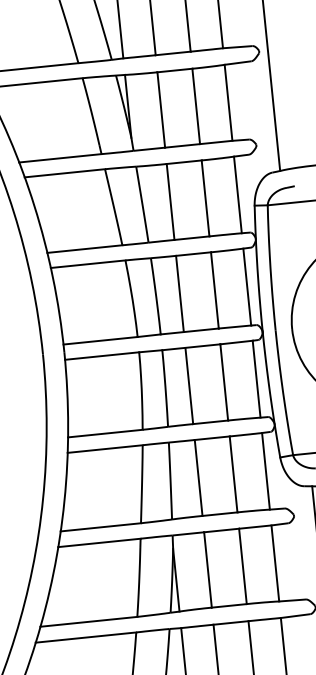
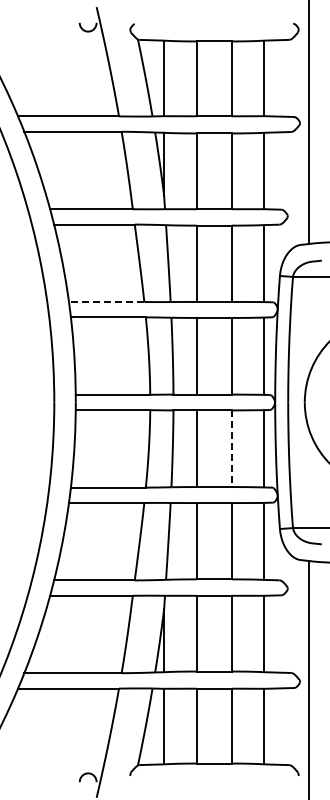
line: (84, 249) -> (106, 302), solid -> dashed
line: (223, 383) -> (231, 449), solid -> dashed

